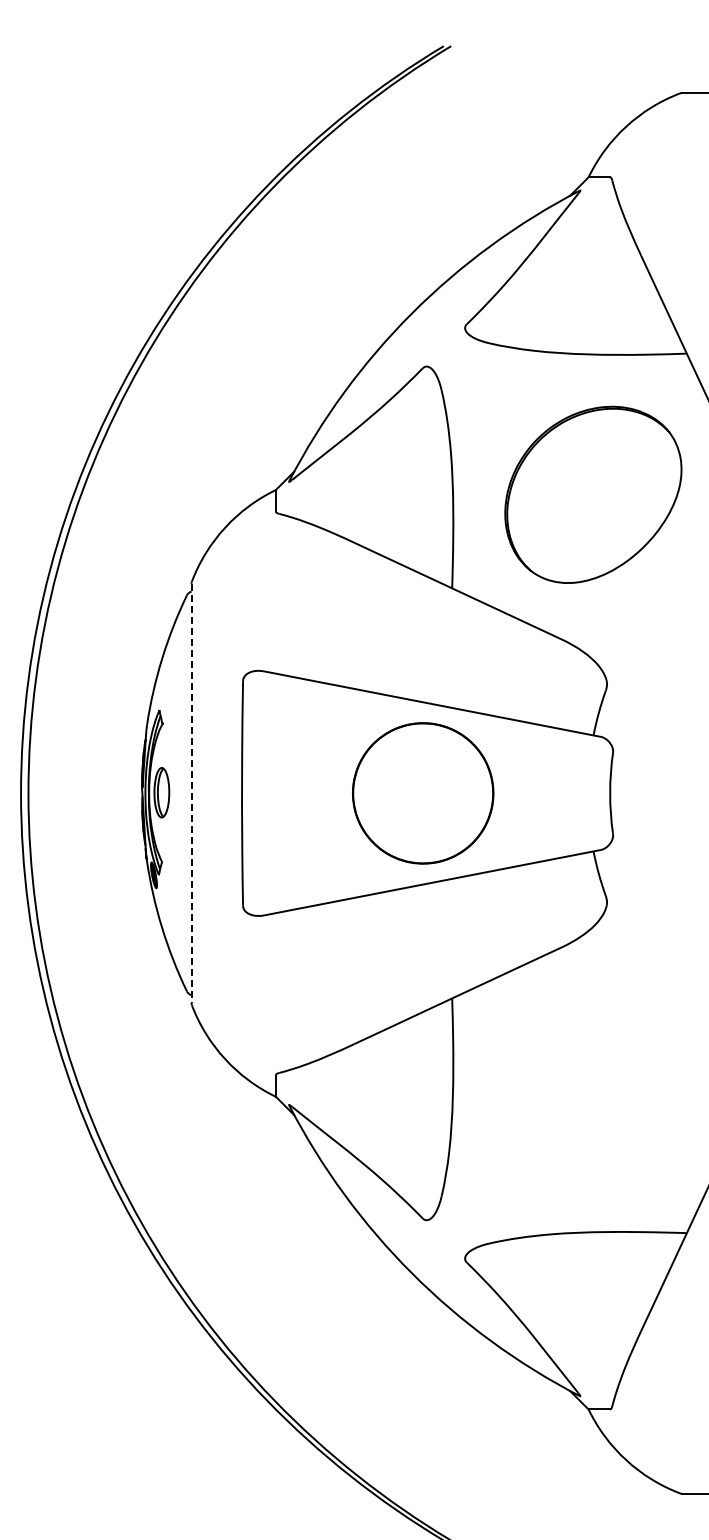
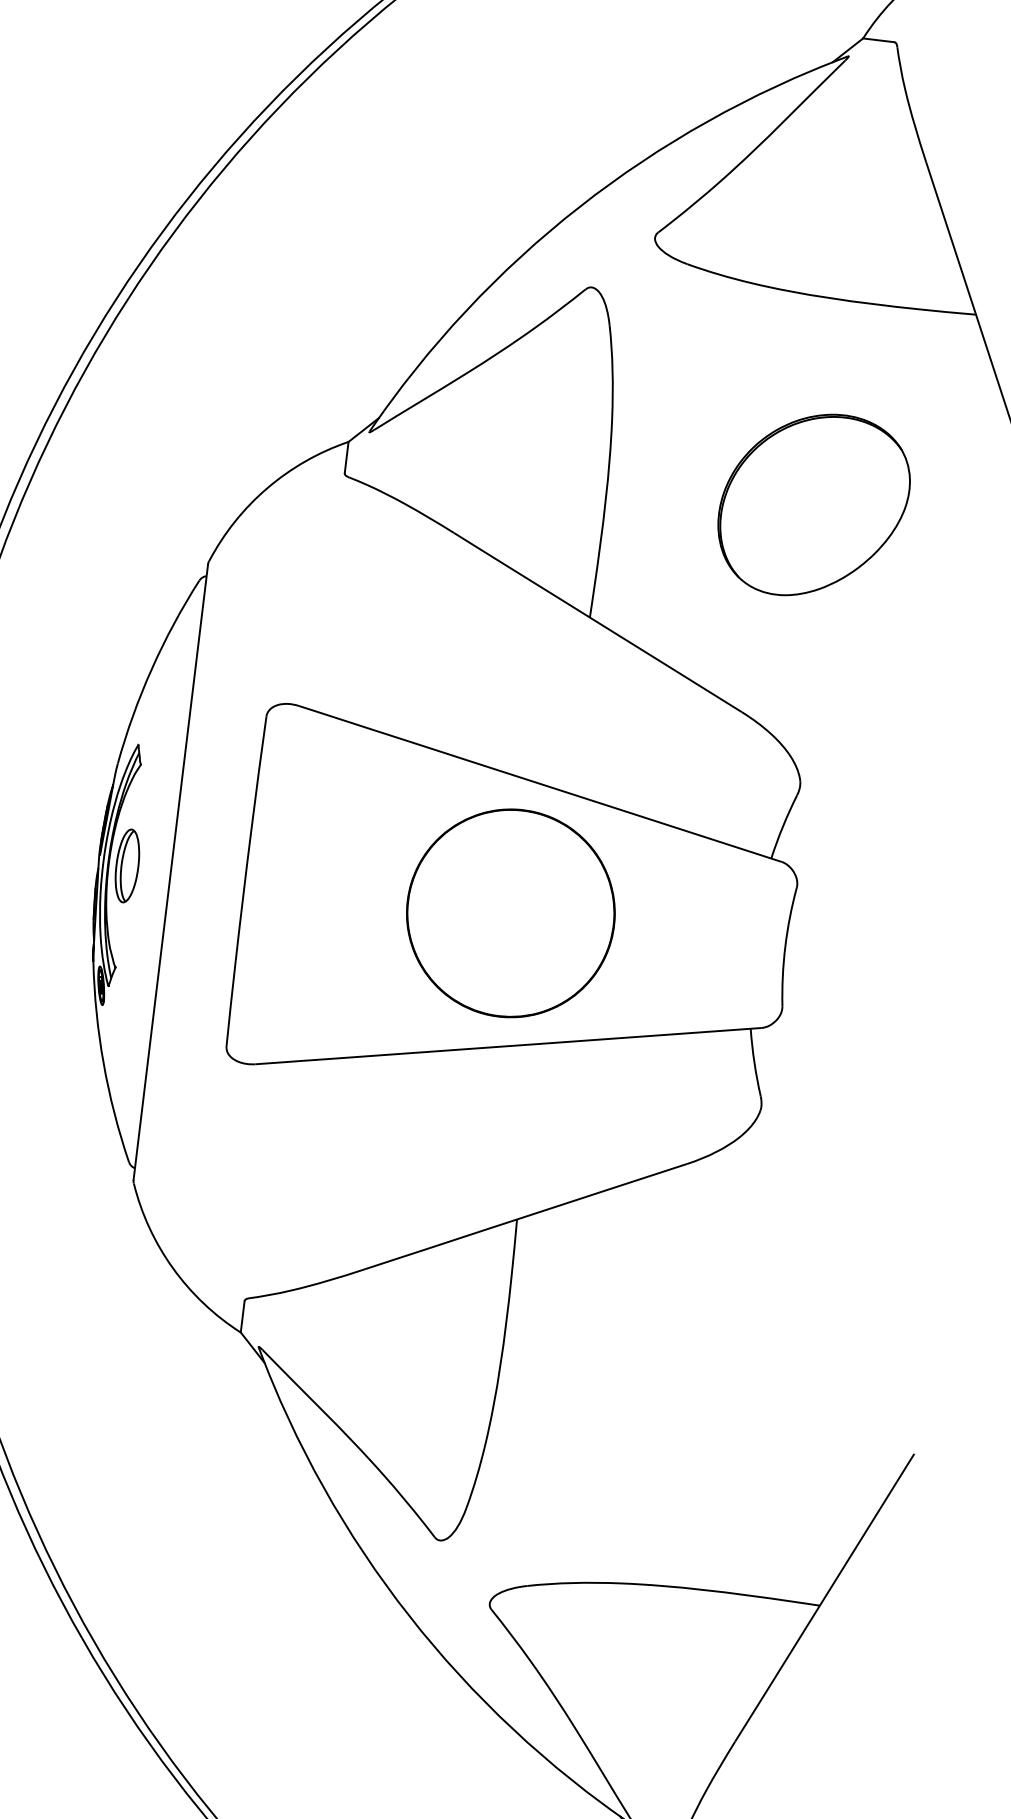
part: (593, 494) -> (814, 504), size x0.71
line: (191, 793) -> (170, 872), dashed -> solid

